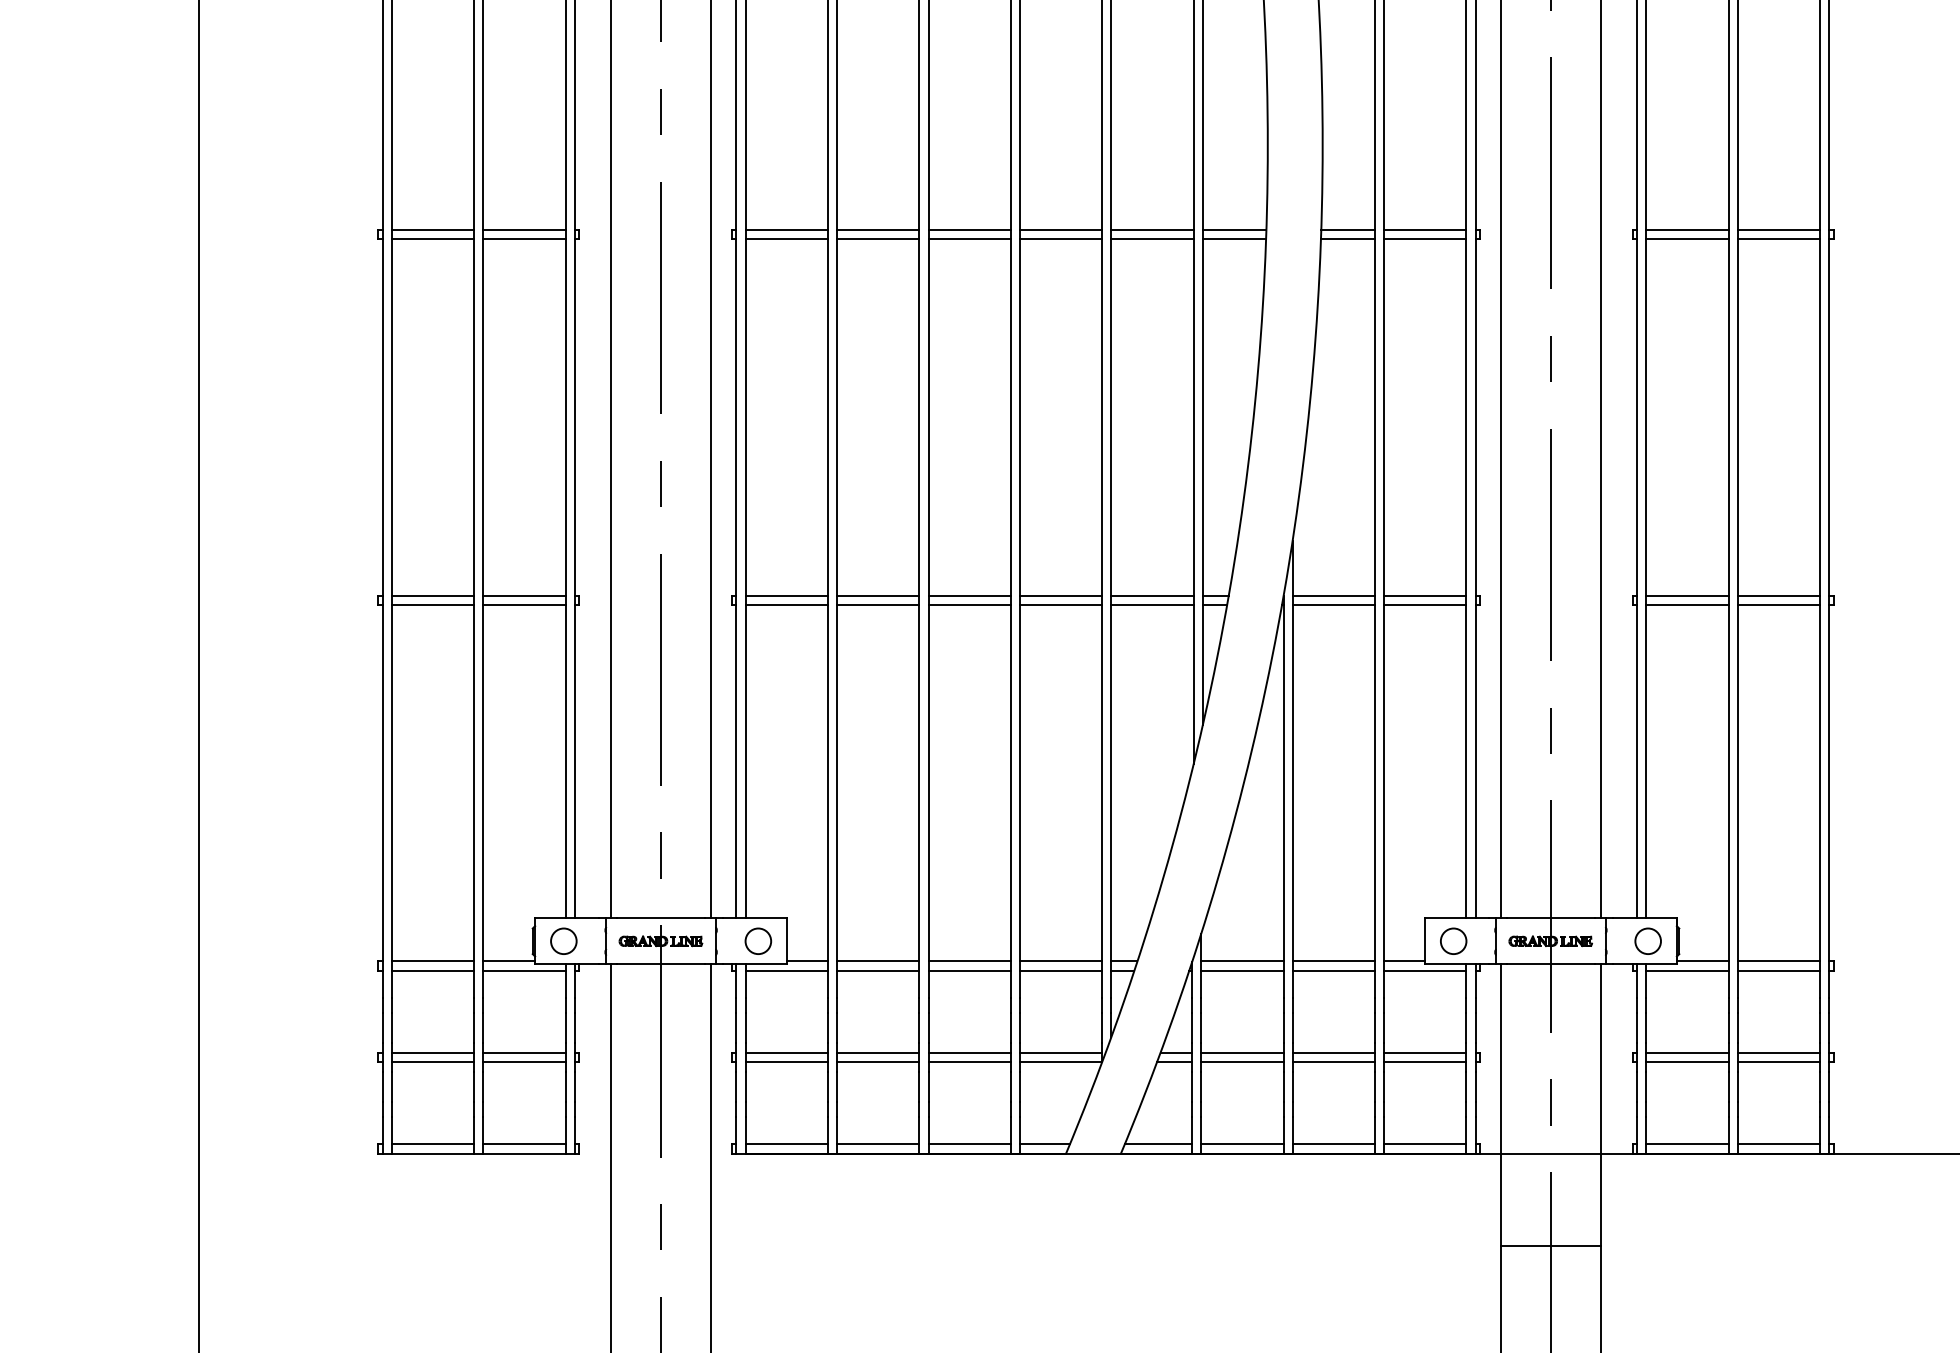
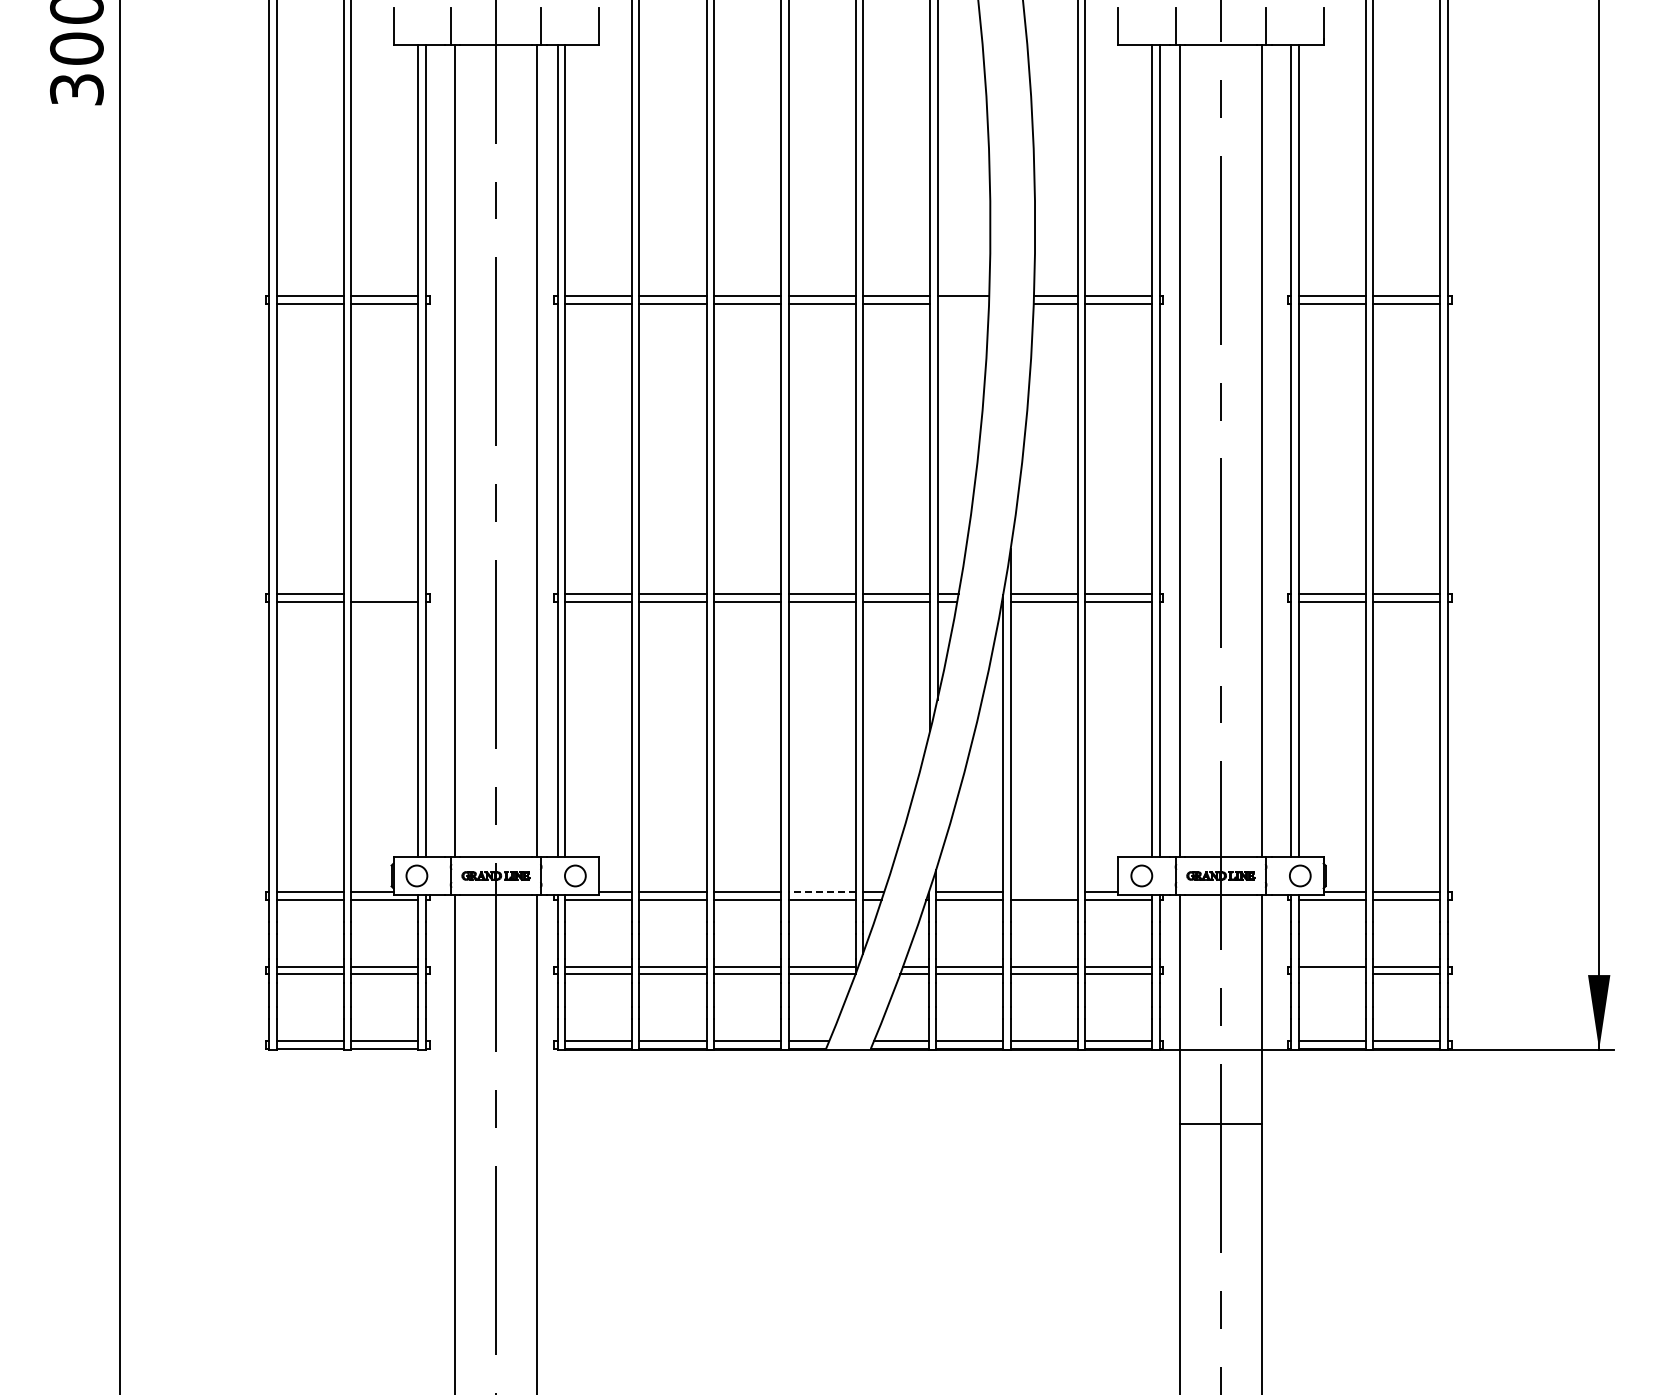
line: (1234, 238) -> (963, 303), removed
line: (524, 595) -> (384, 594), removed
line: (1061, 961) -> (822, 892), solid -> dashed
line: (1332, 961) -> (1043, 892), removed
line: (1686, 1062) -> (1331, 974), removed

